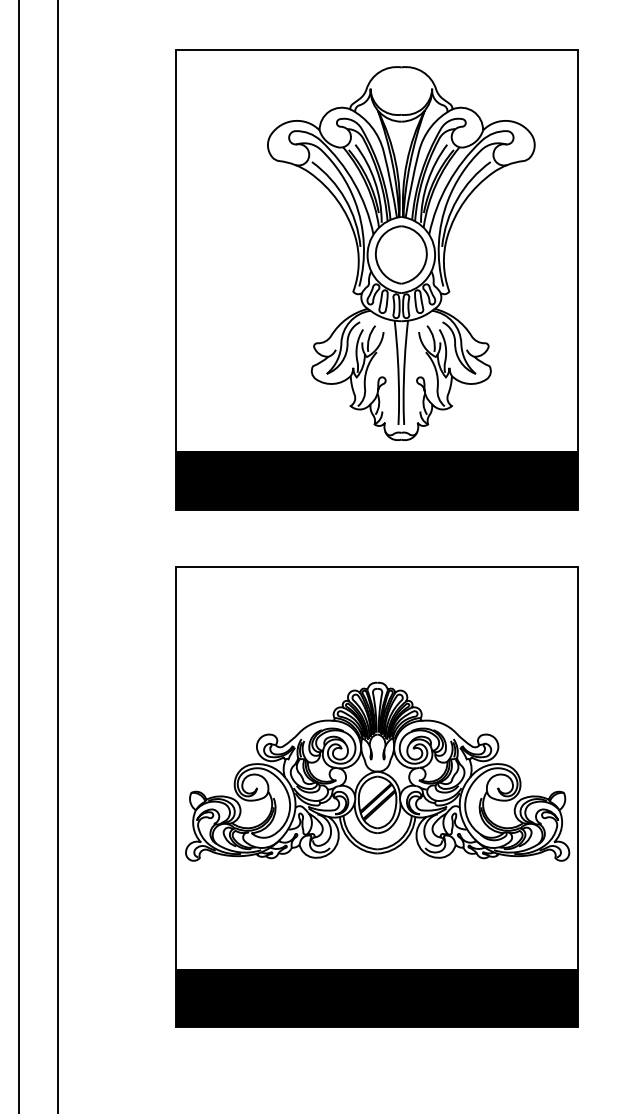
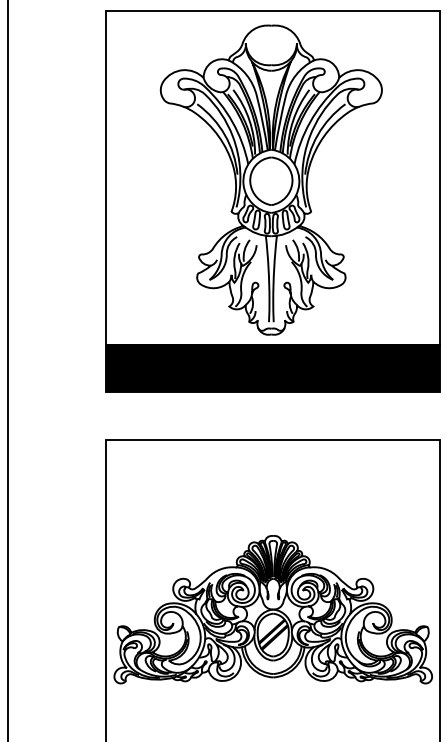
part: (401, 253) -> (271, 180), moved

